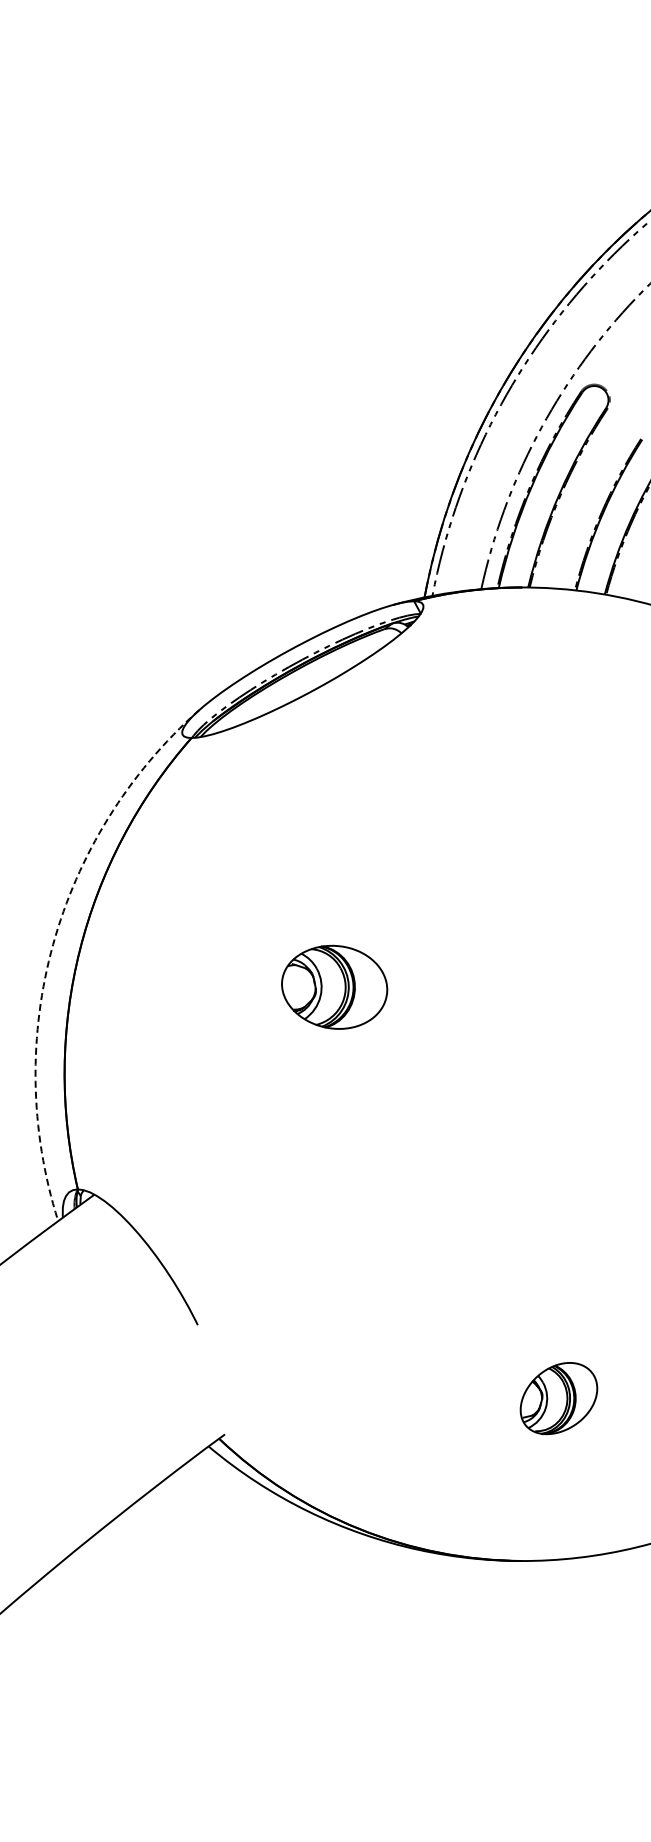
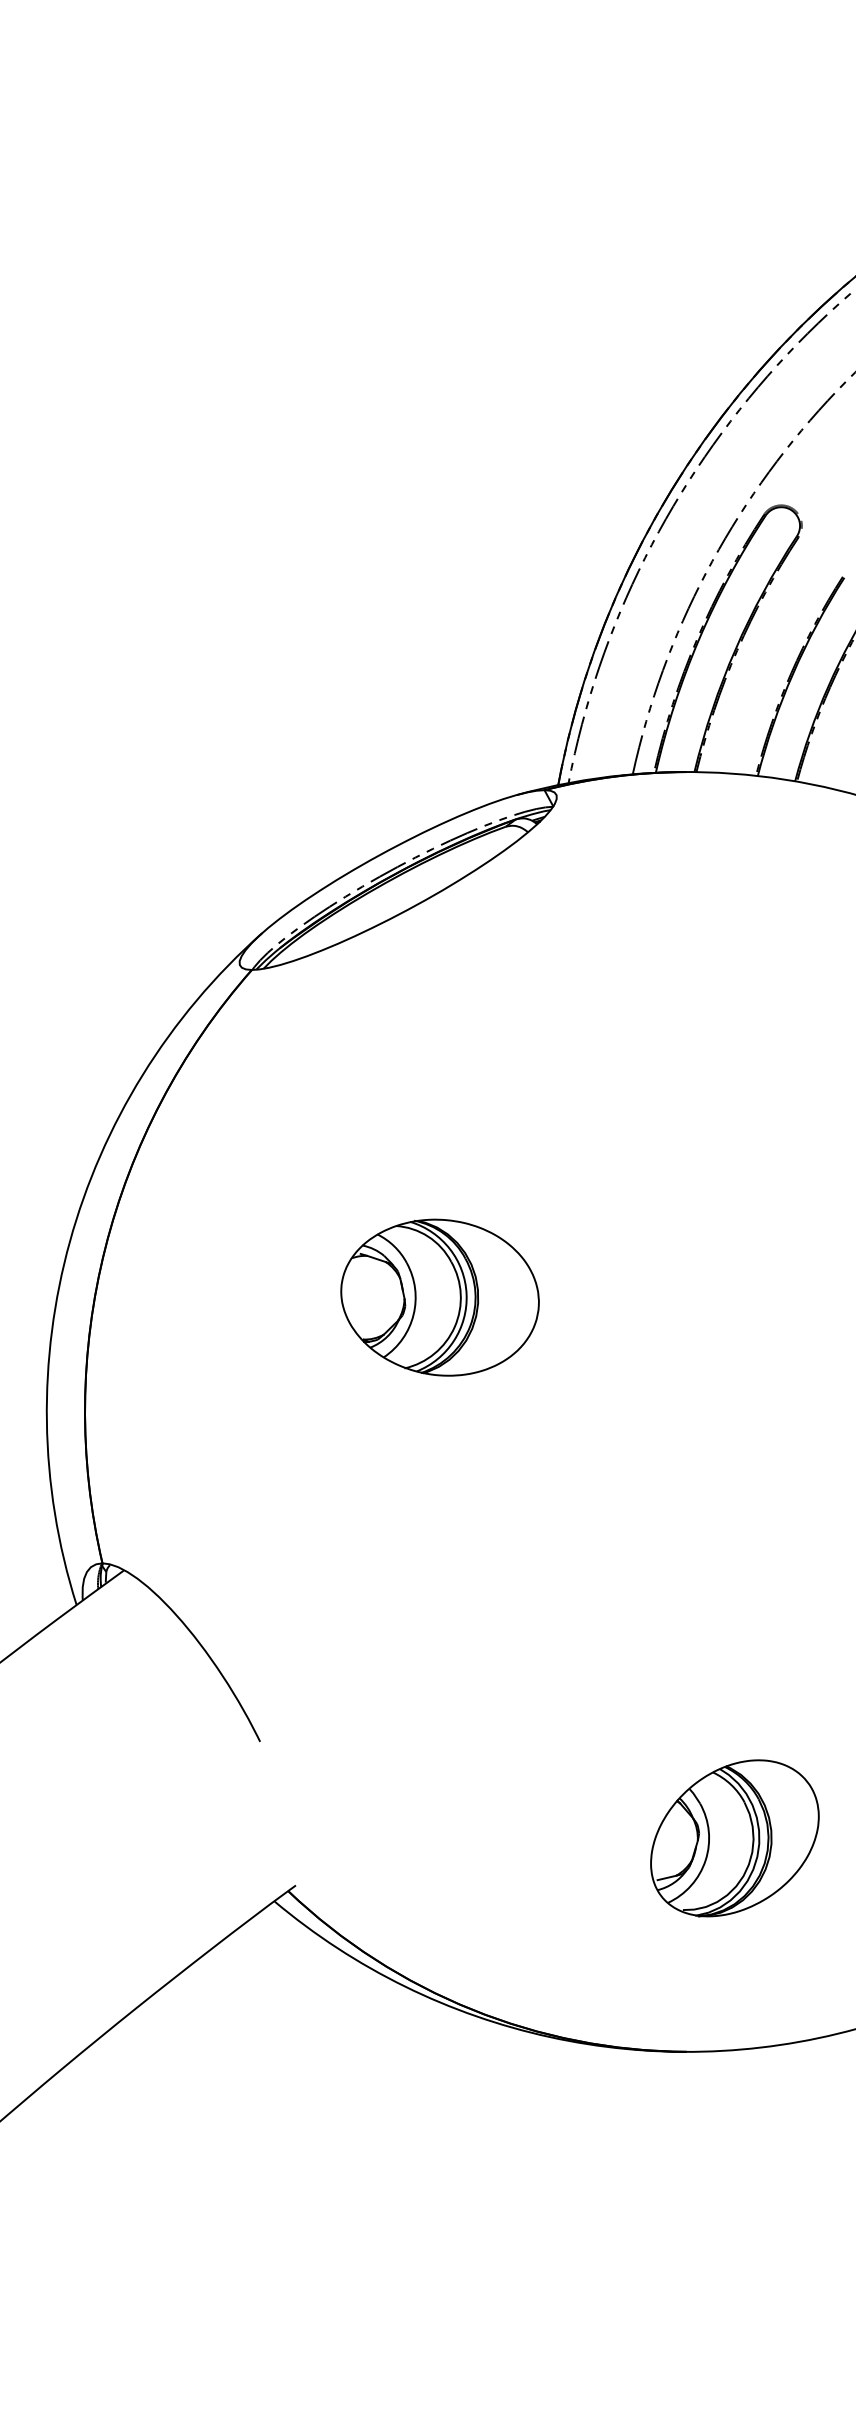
arc: (53, 944) -> (70, 1241), dashed -> solid
part: (334, 987) -> (439, 1297), size x1.43
part: (558, 1398) -> (734, 1838), size x1.67

